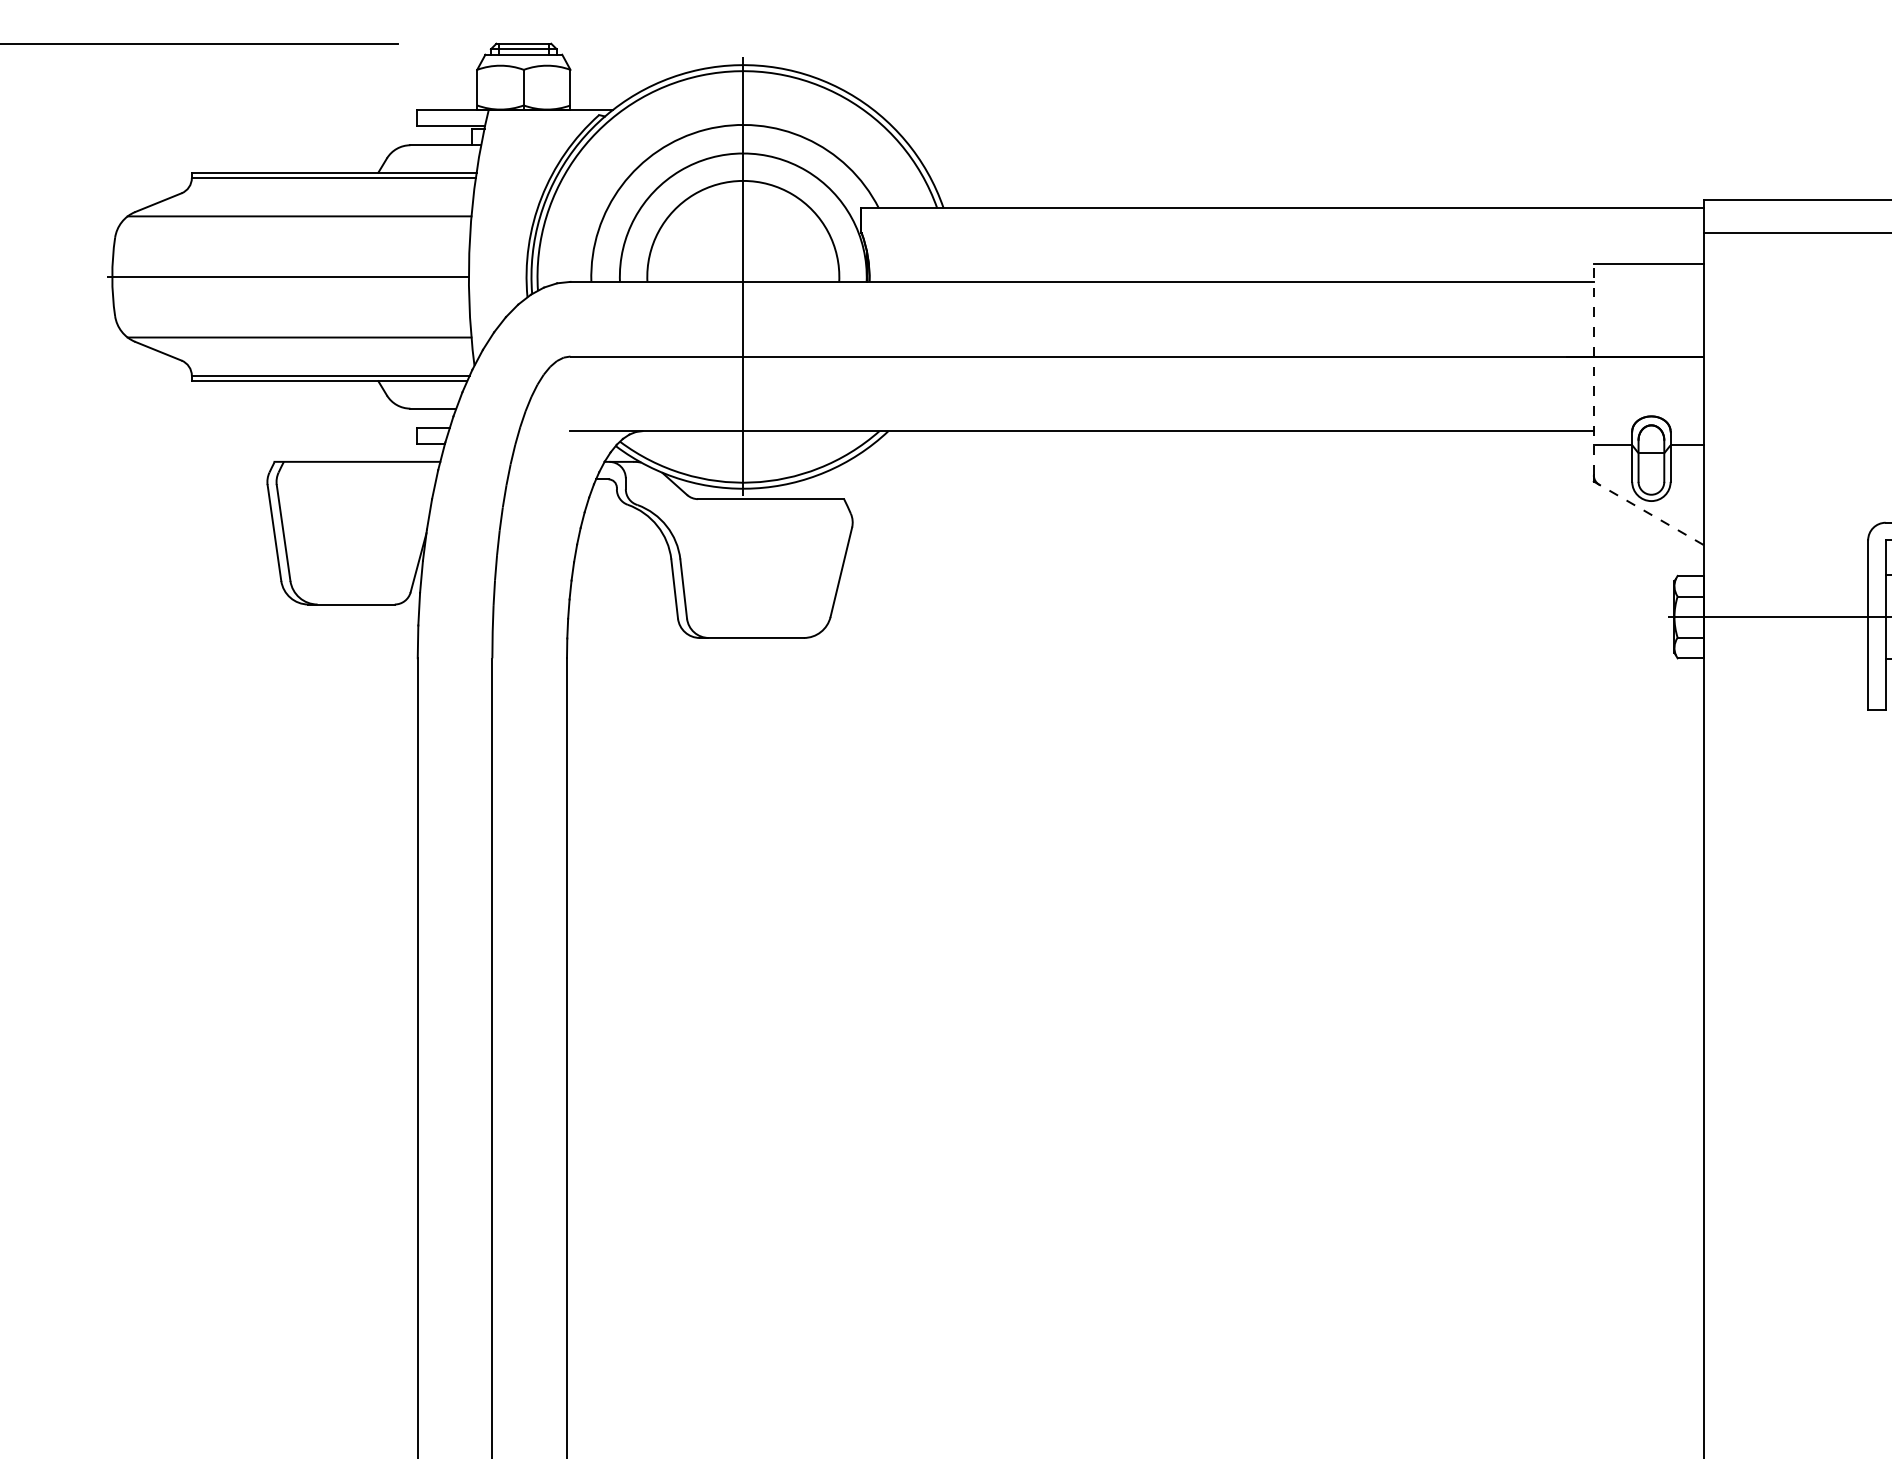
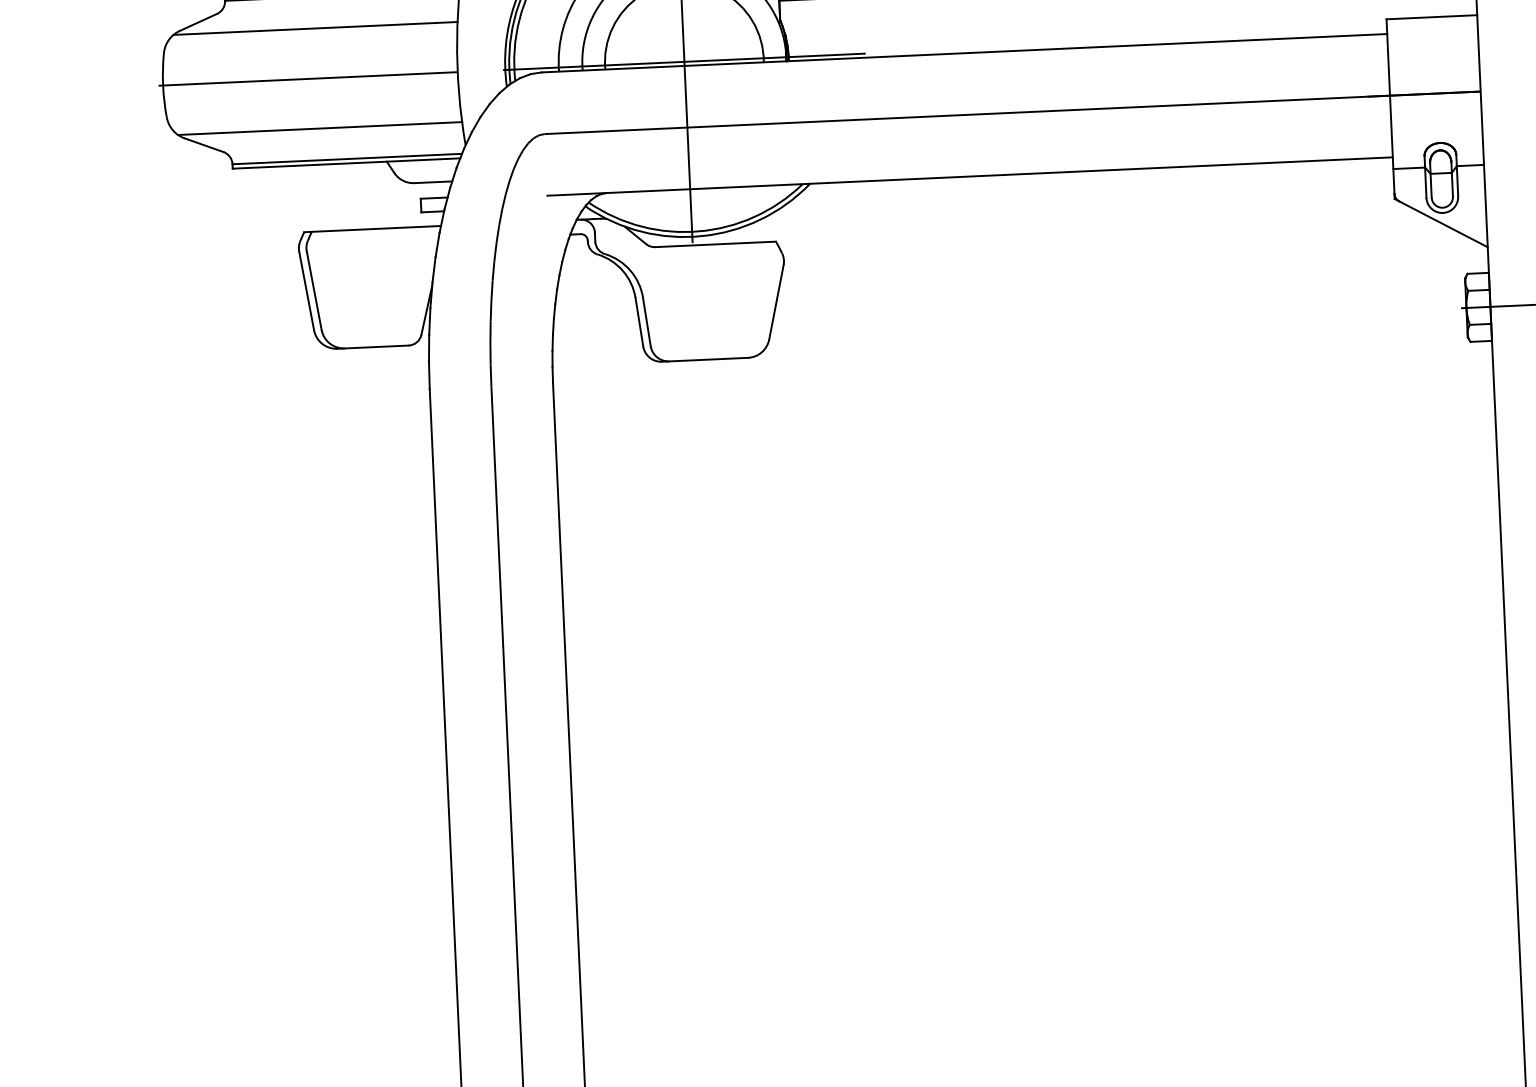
line: (742, 276) -> (683, 61), added
line: (1593, 369) -> (1390, 106), dashed -> solid
line: (1650, 514) -> (1442, 224), dashed -> solid

